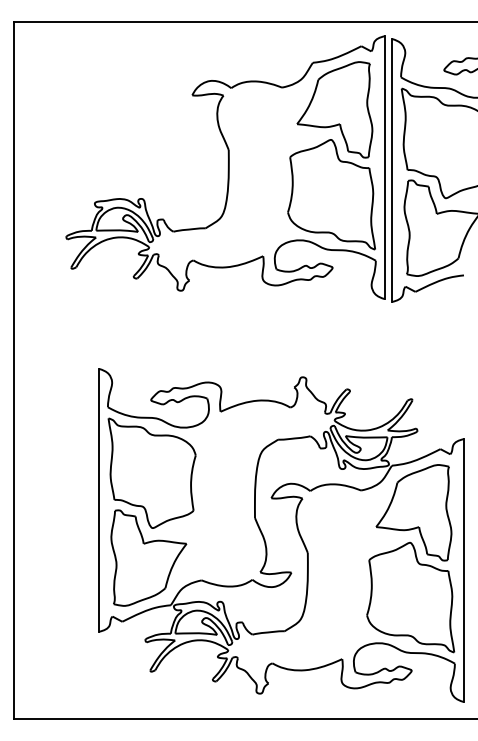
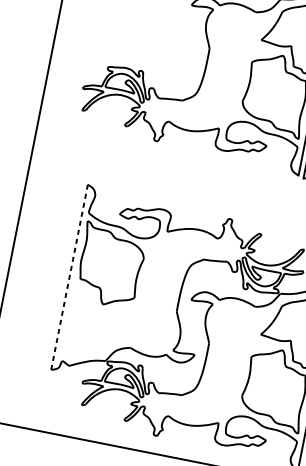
line: (99, 500) -> (69, 277), solid -> dashed
part: (148, 557) -> (96, 324), removed

